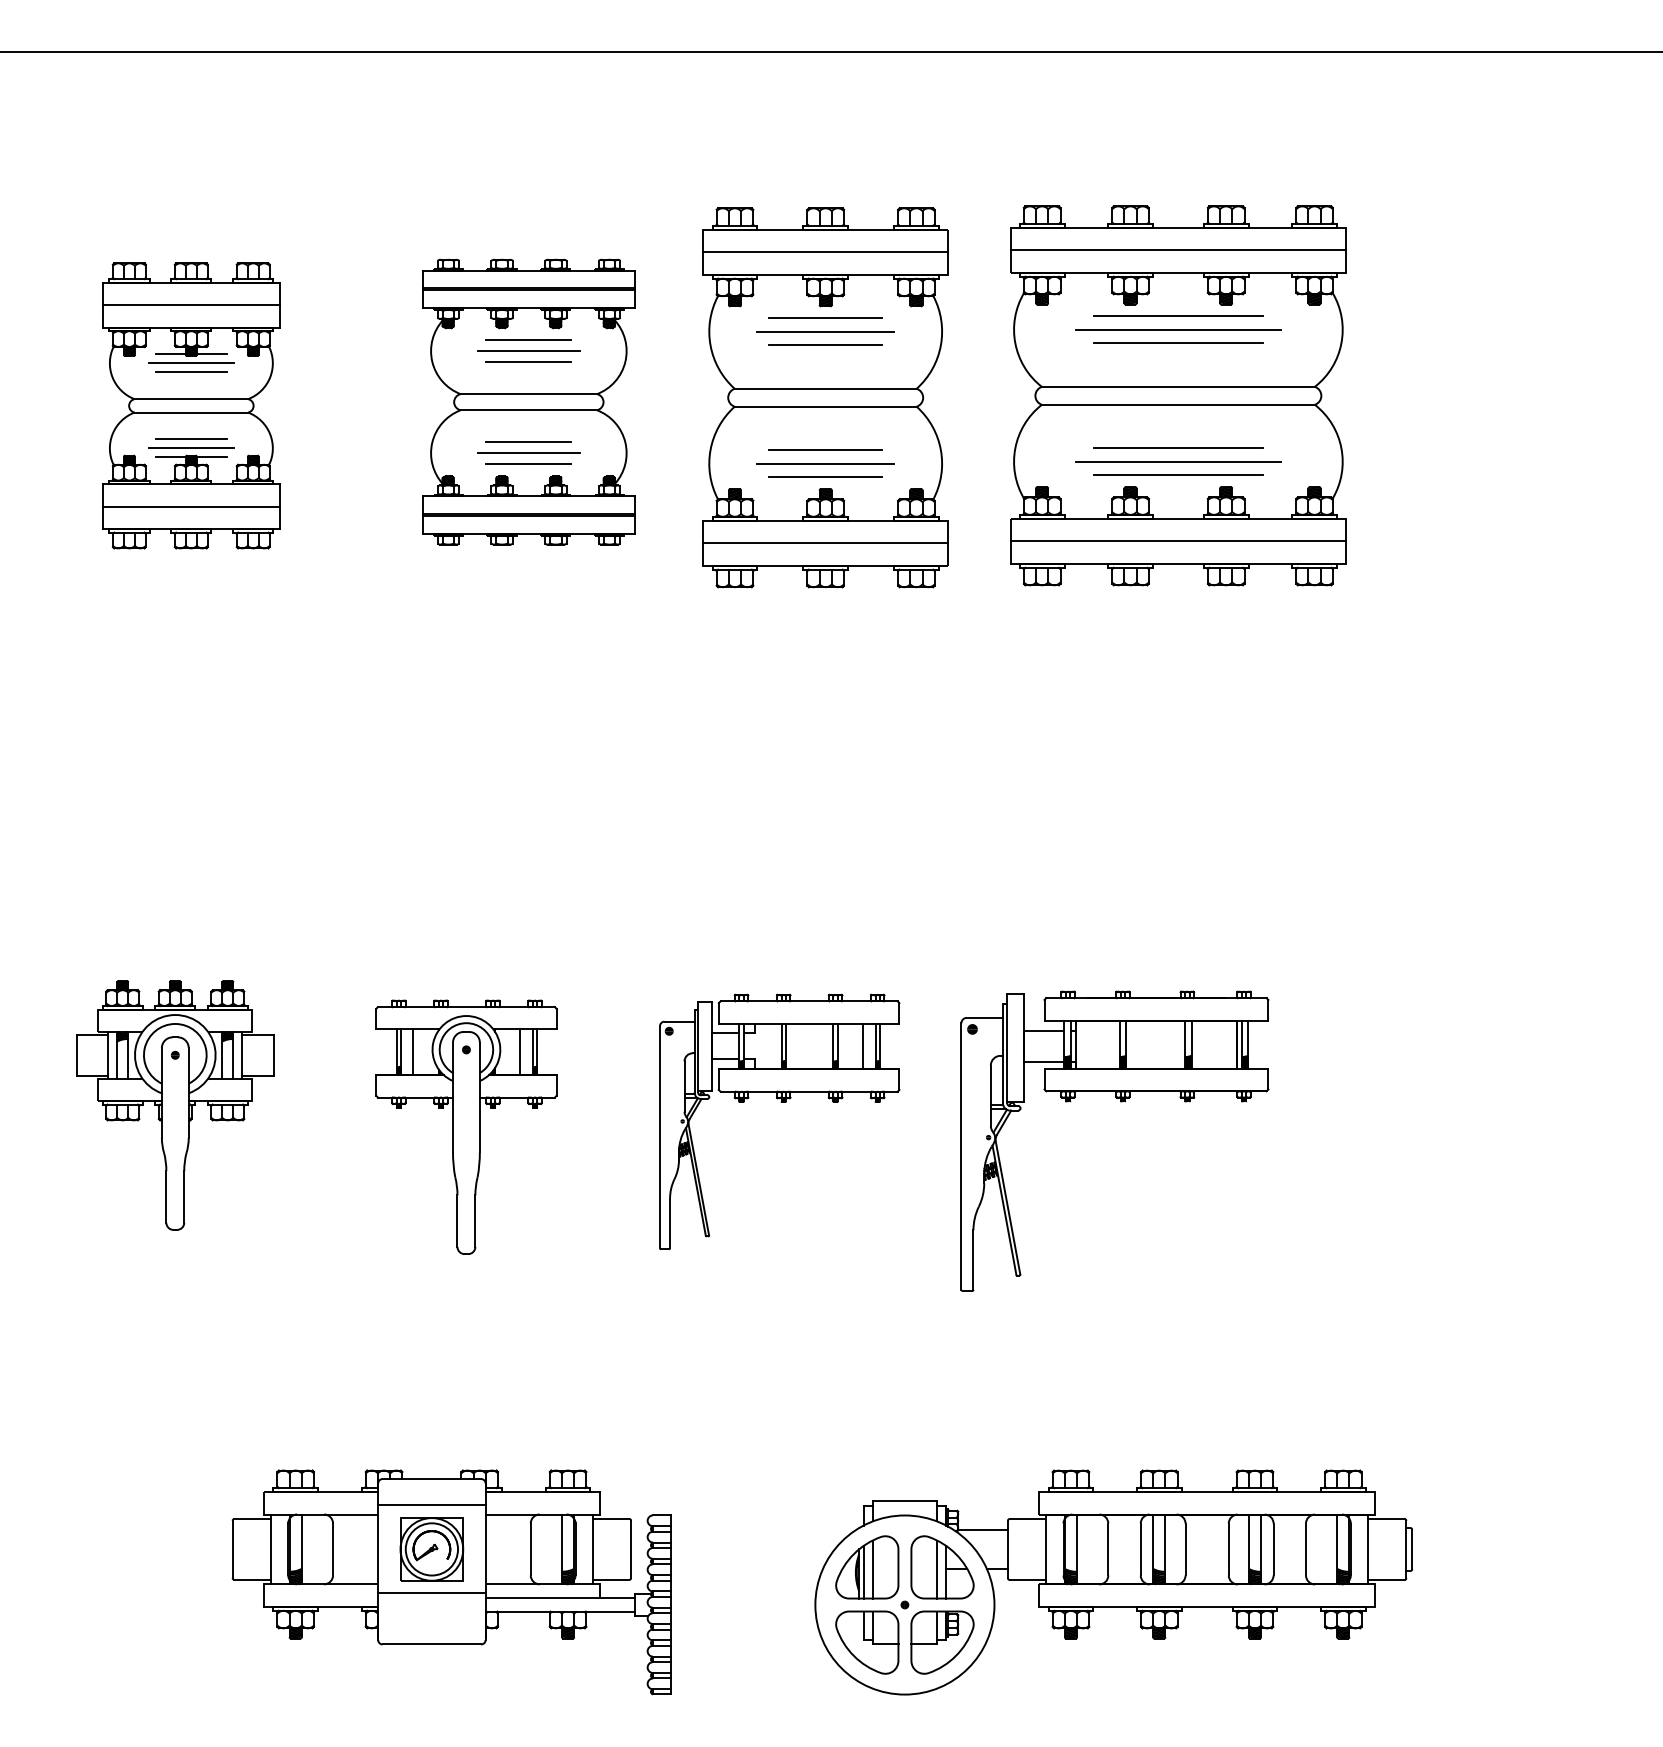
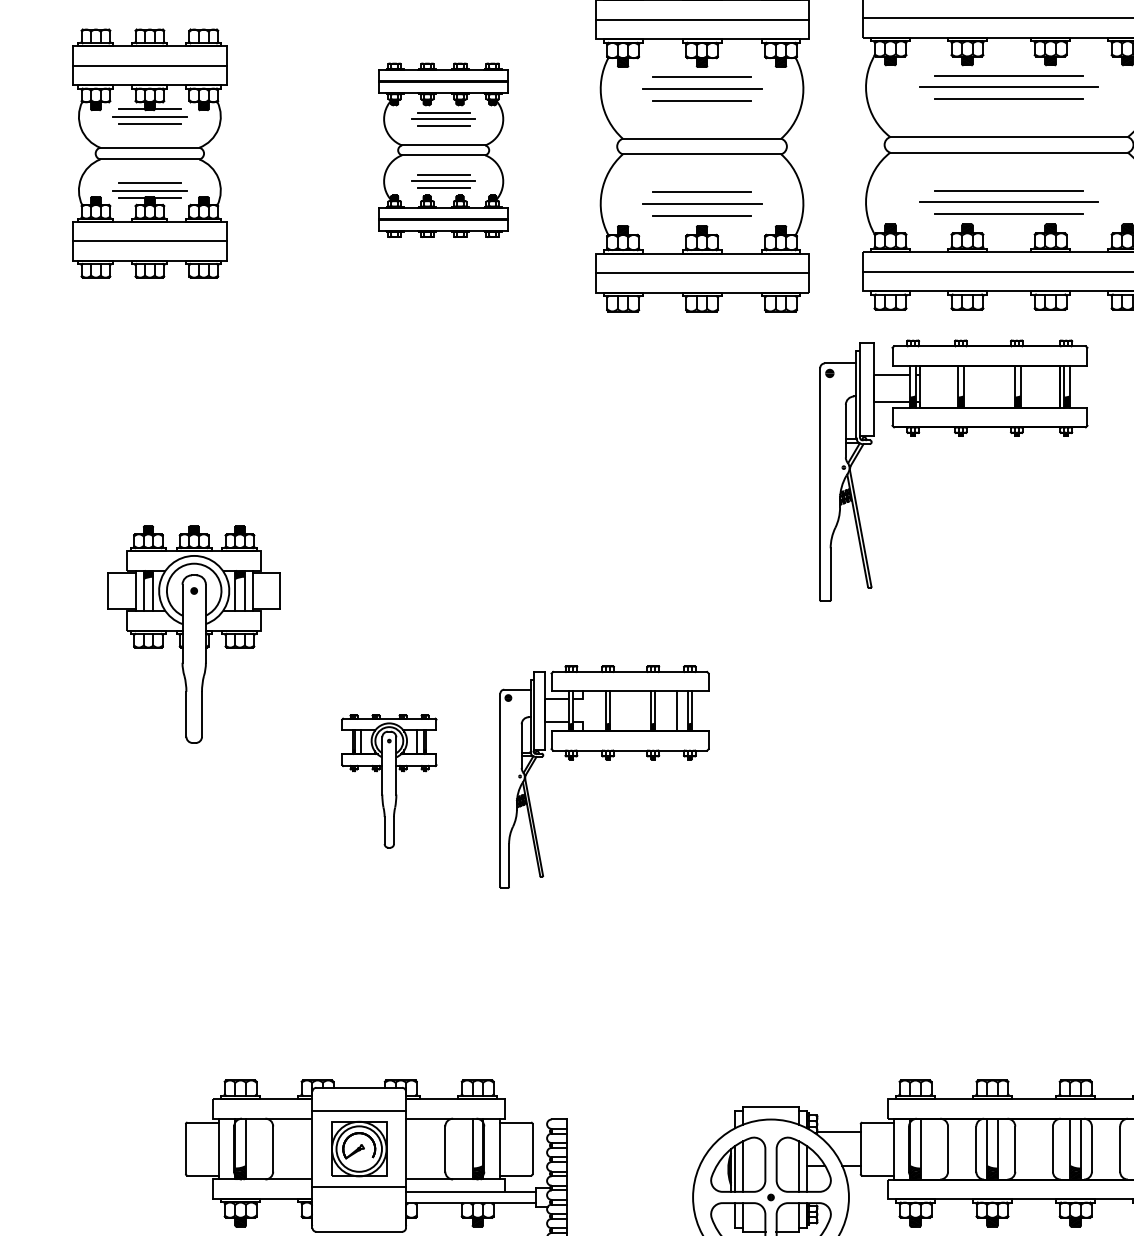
part: (528, 401) -> (443, 149), size x0.7
part: (780, 1102) -> (605, 760), moved
part: (1120, 1102) -> (958, 437), moved
part: (175, 1105) -> (194, 634), moved
part: (466, 1126) -> (389, 780), size x0.6

